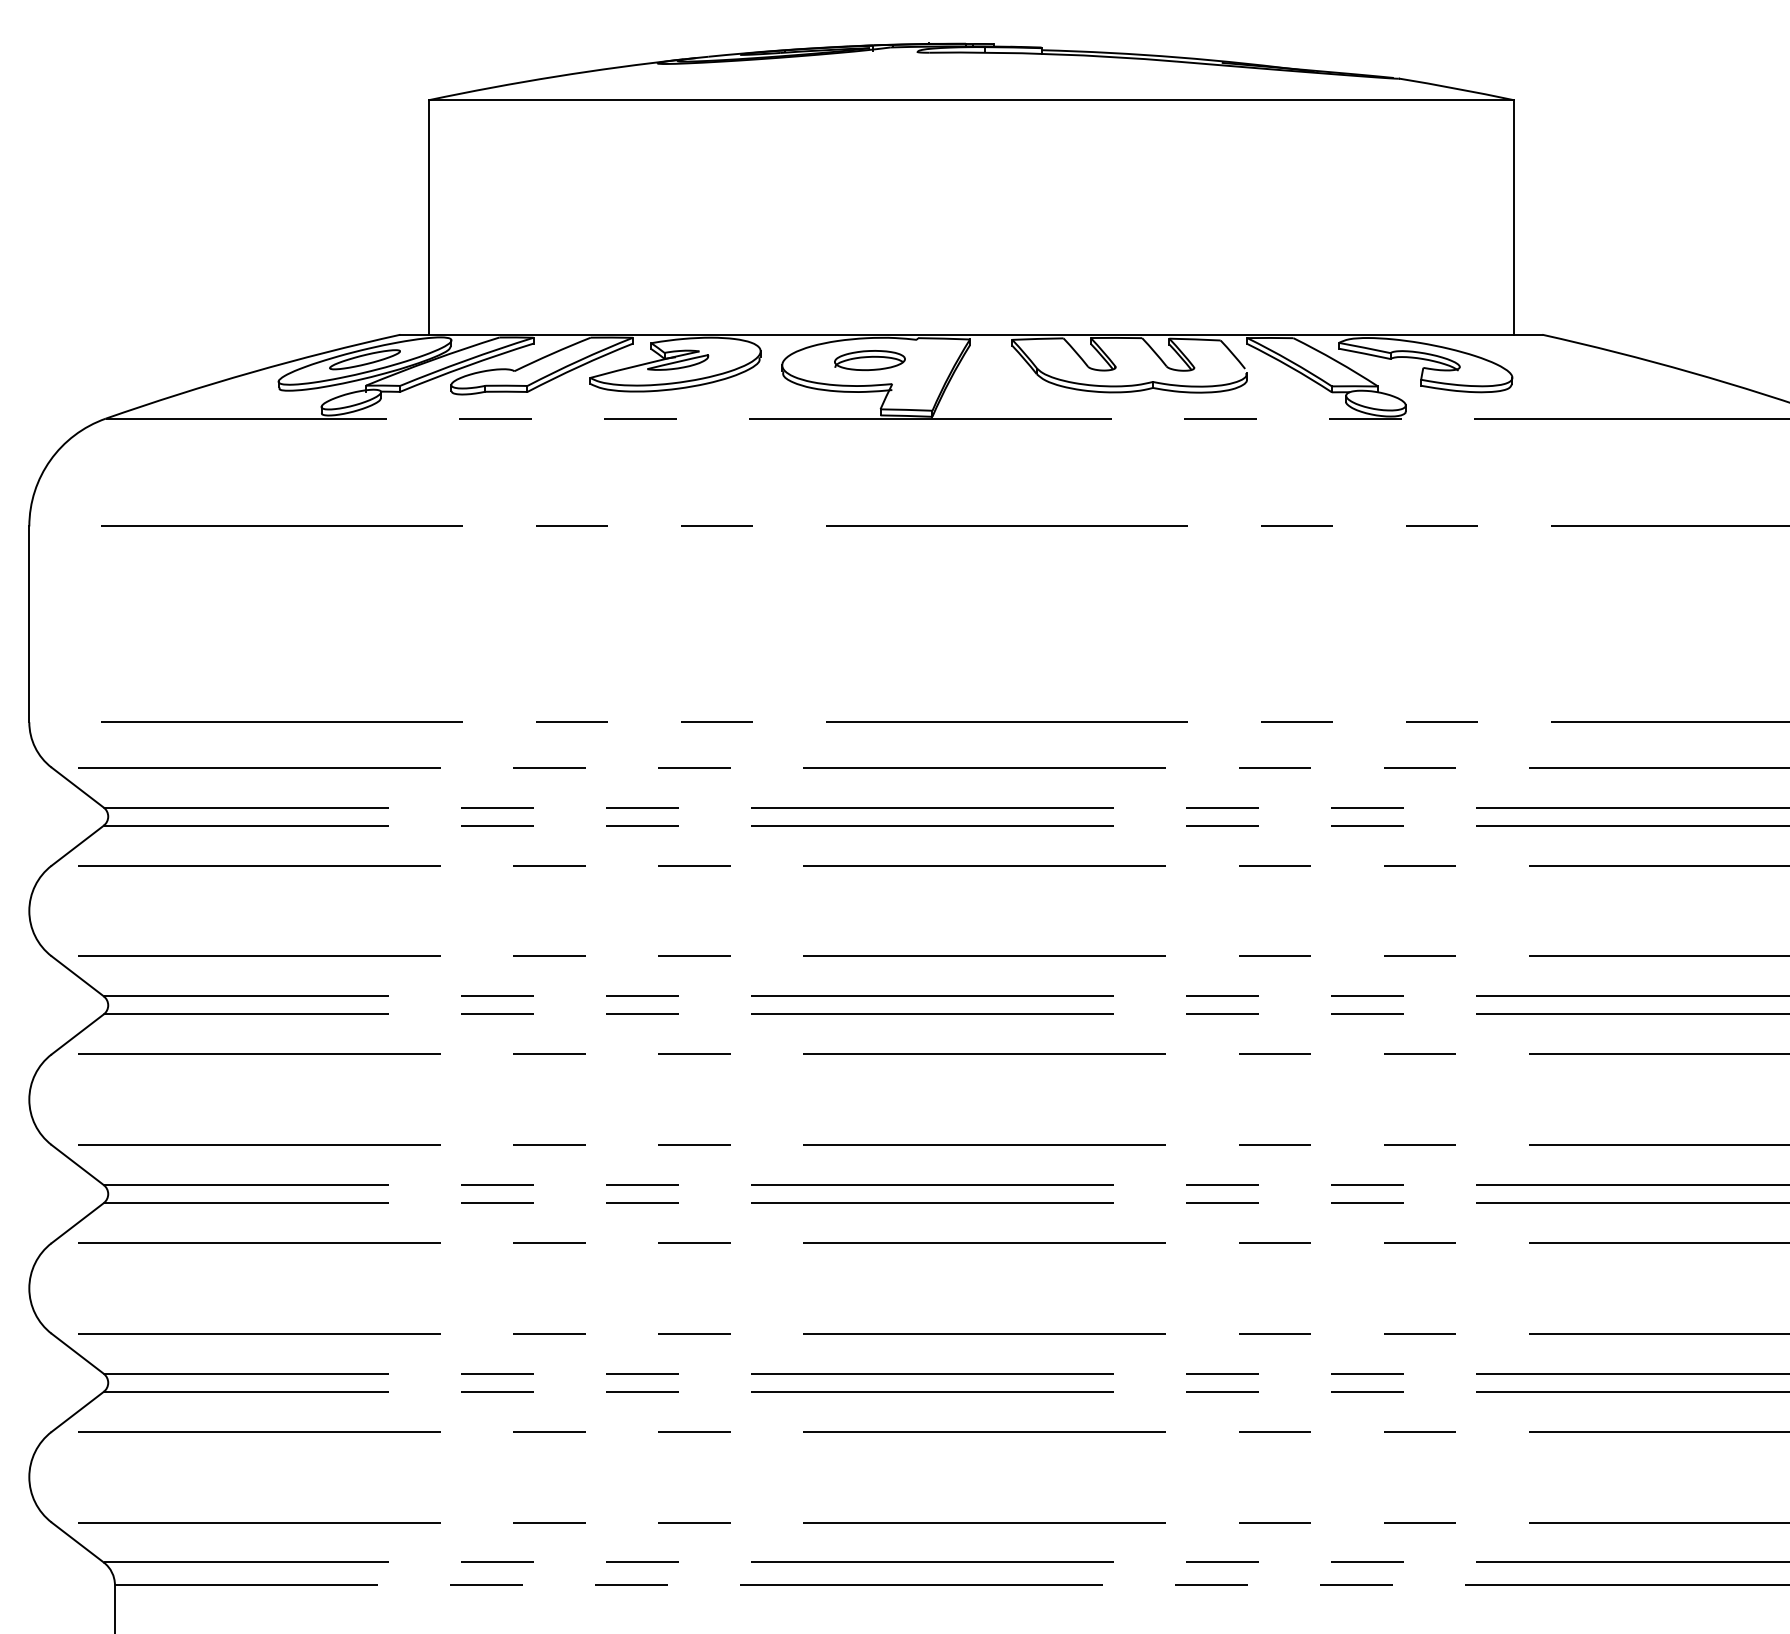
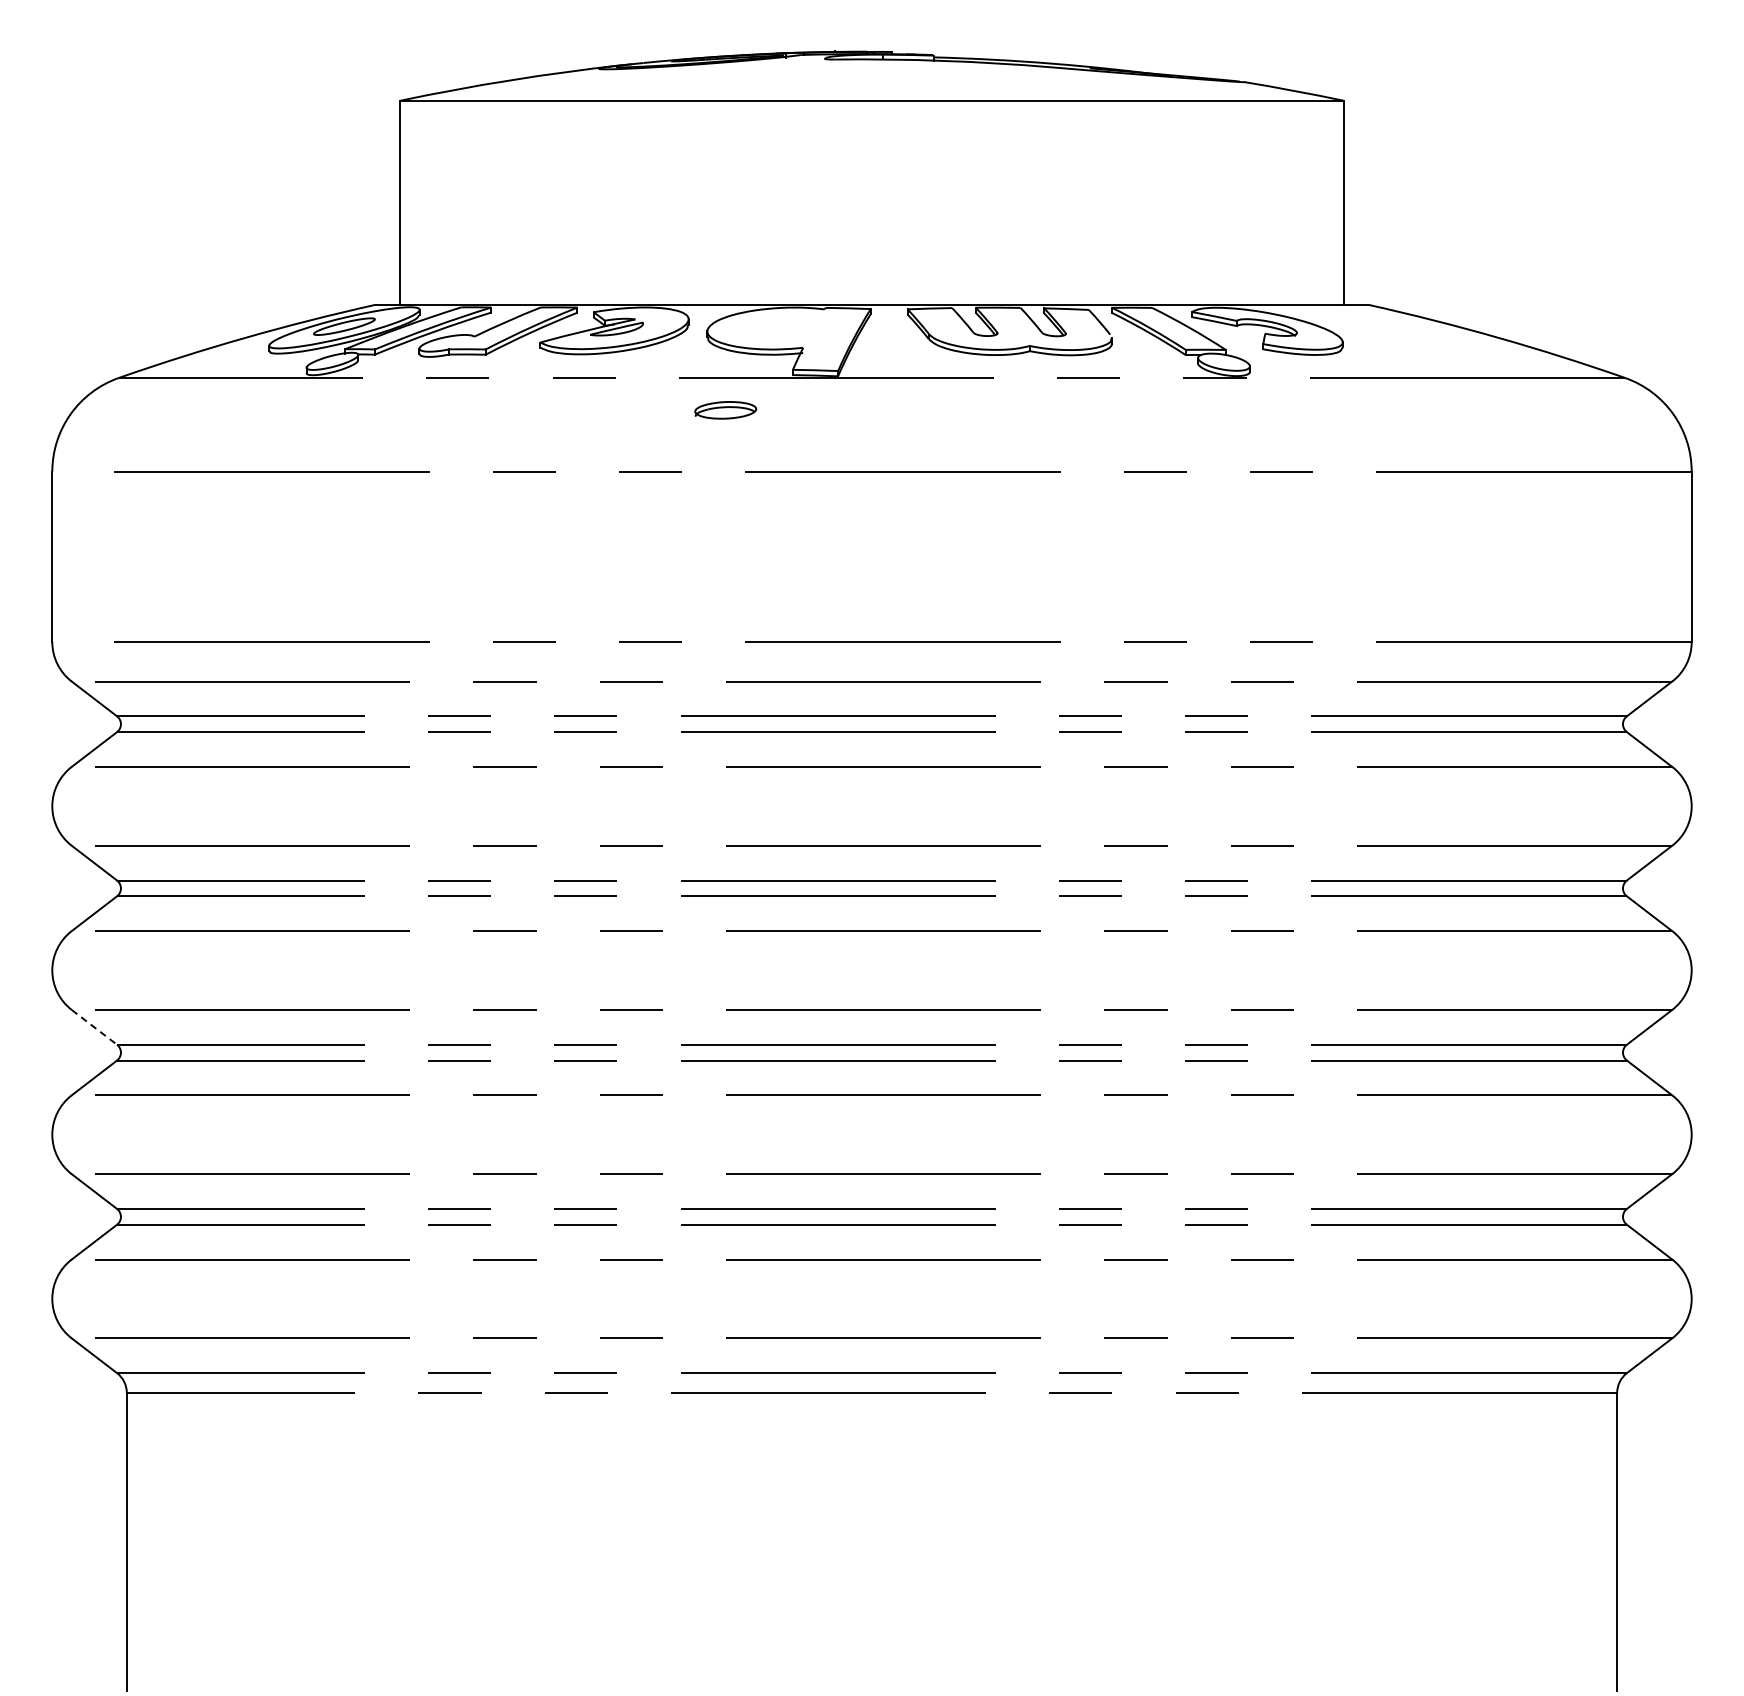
part: (869, 360) -> (725, 410), moved
line: (77, 1165) -> (94, 1027), solid -> dashed

